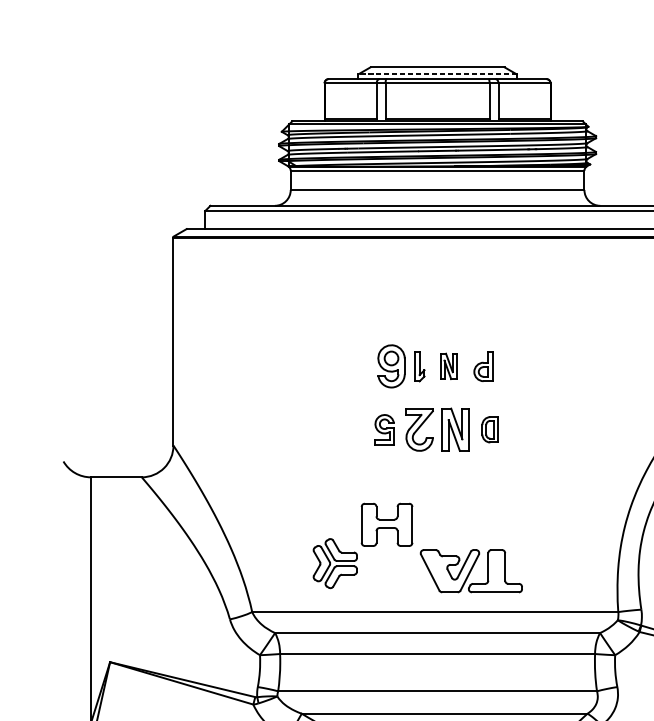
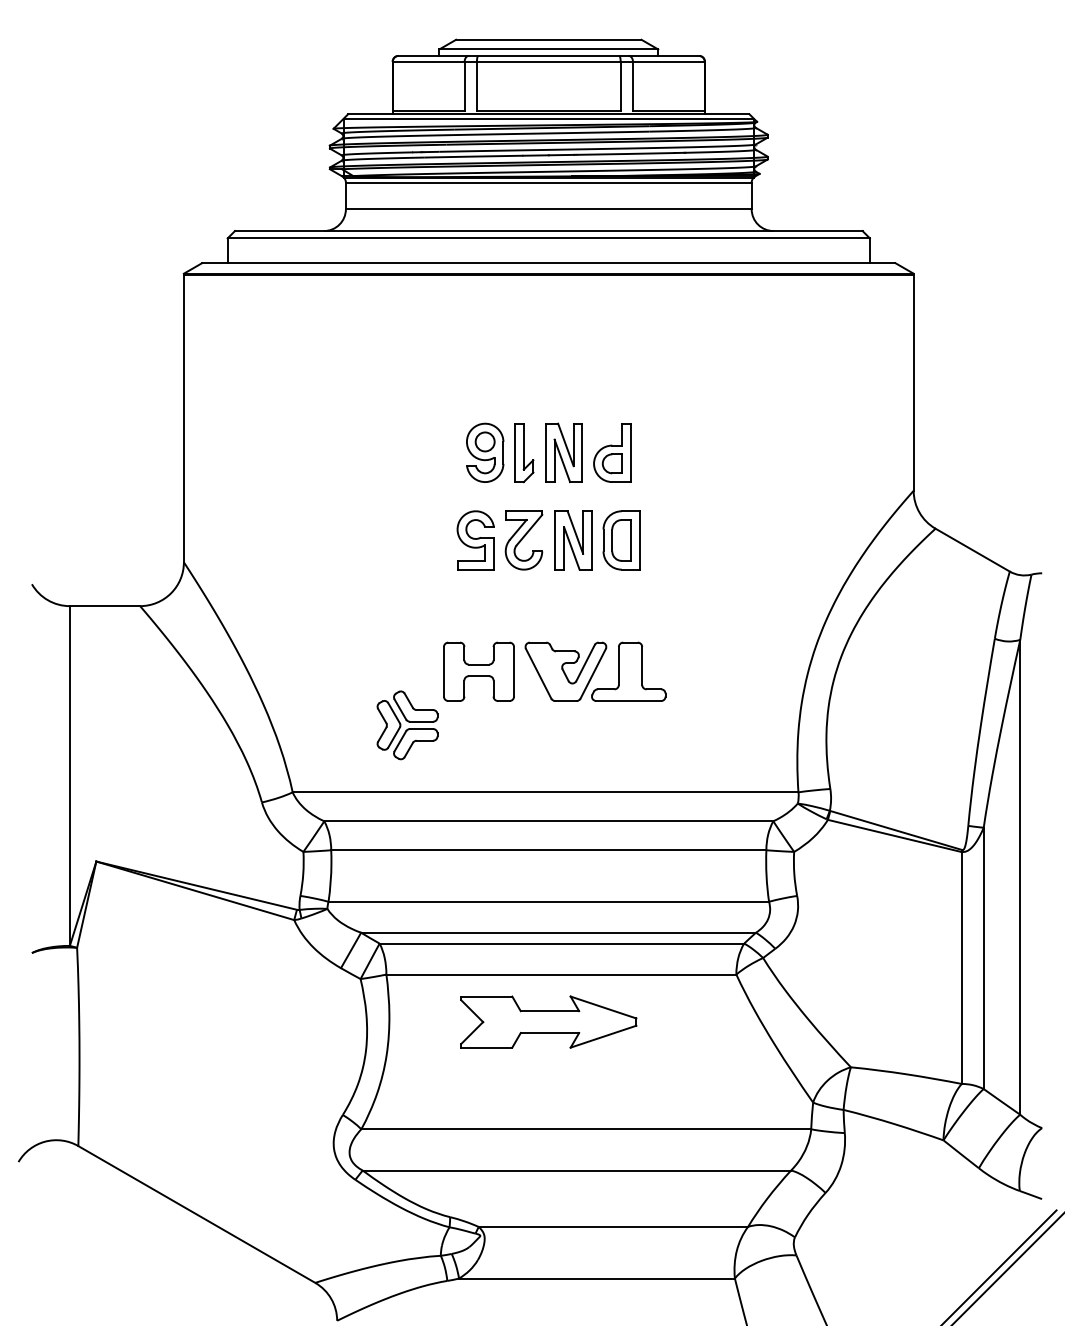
line: (437, 74) -> (548, 49), dashed -> solid
part: (420, 366) -> (524, 453), size x1.43
part: (448, 366) -> (563, 452), size x1.67
part: (483, 366) -> (612, 452), size x1.43
part: (384, 429) -> (475, 540), size x1.43
part: (490, 429) -> (621, 540), size x1.67
part: (471, 570) -> (595, 671), moved

